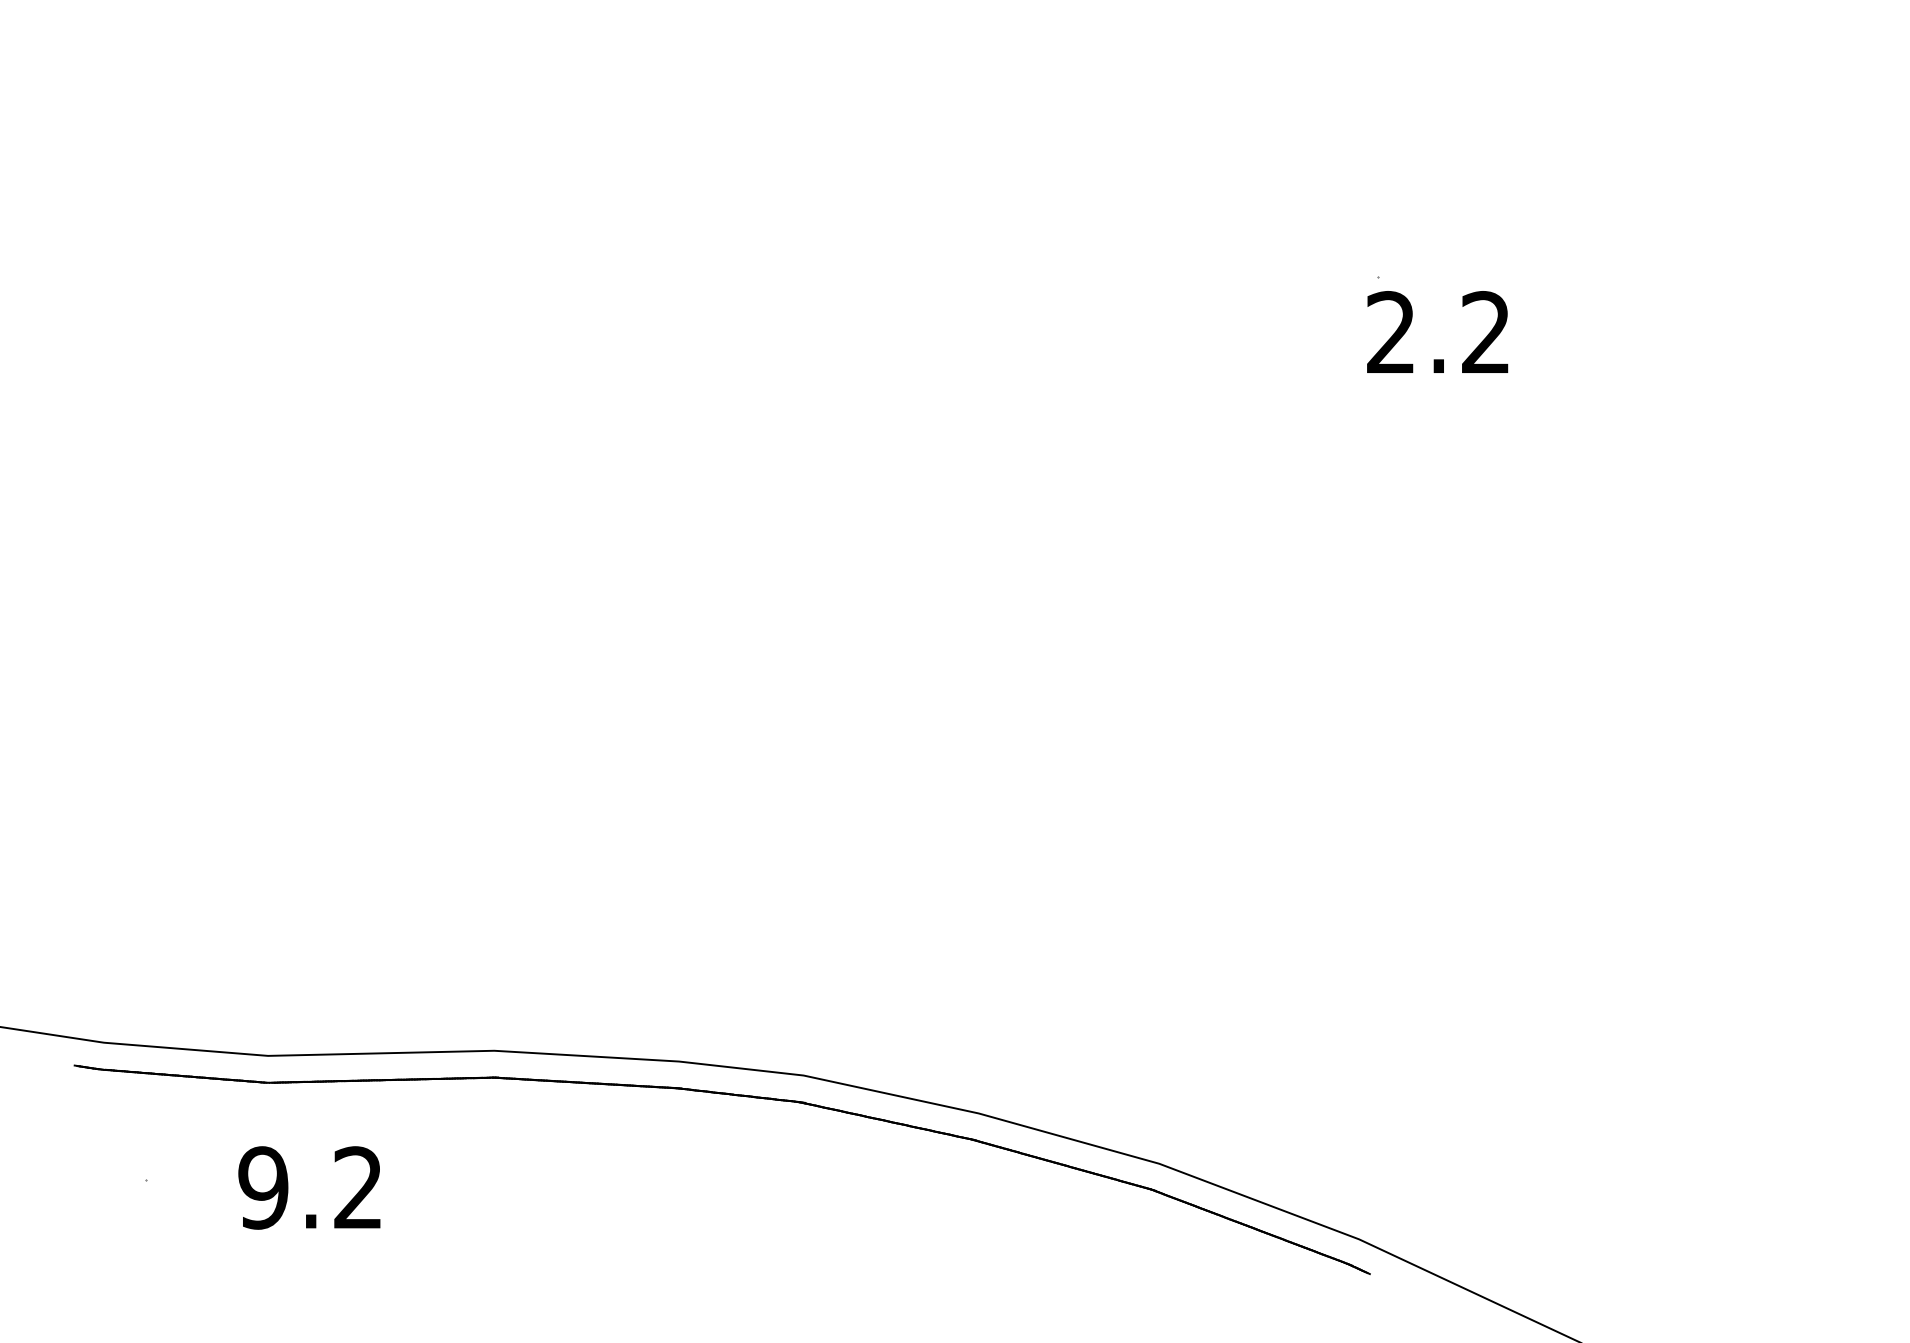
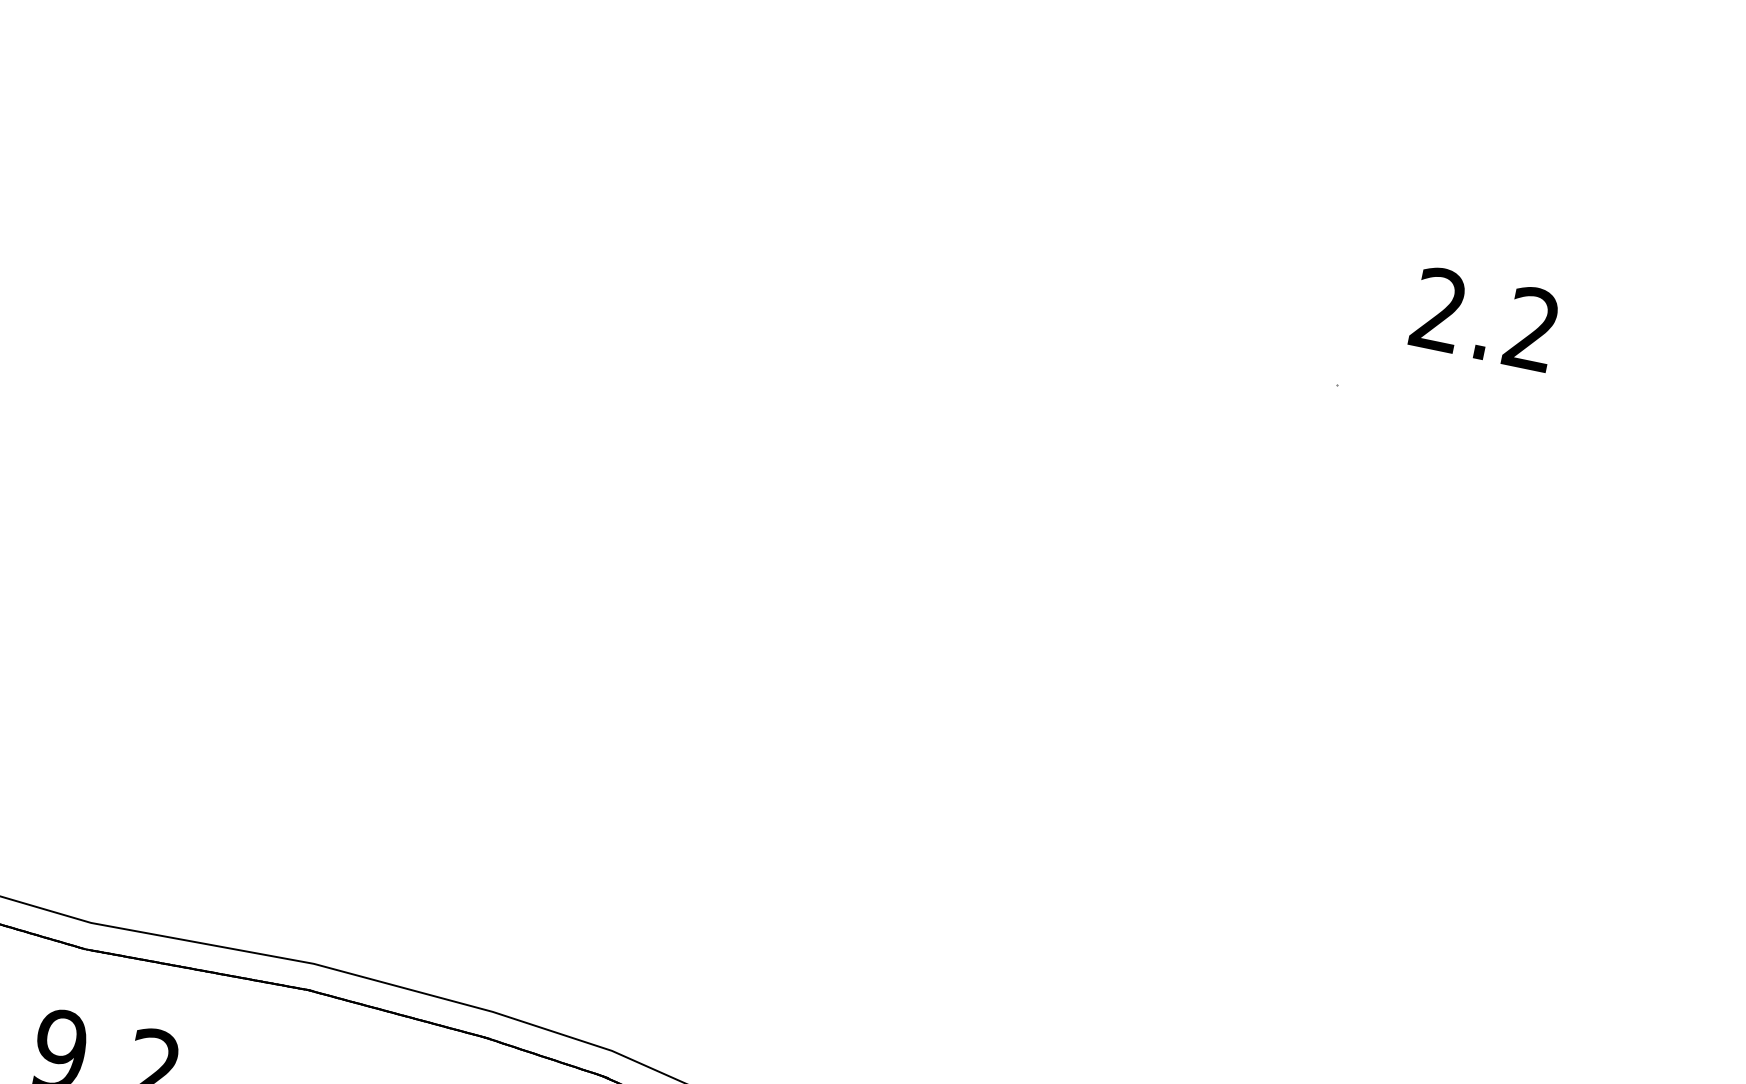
text: (1437, 331) -> (1484, 318), moved

